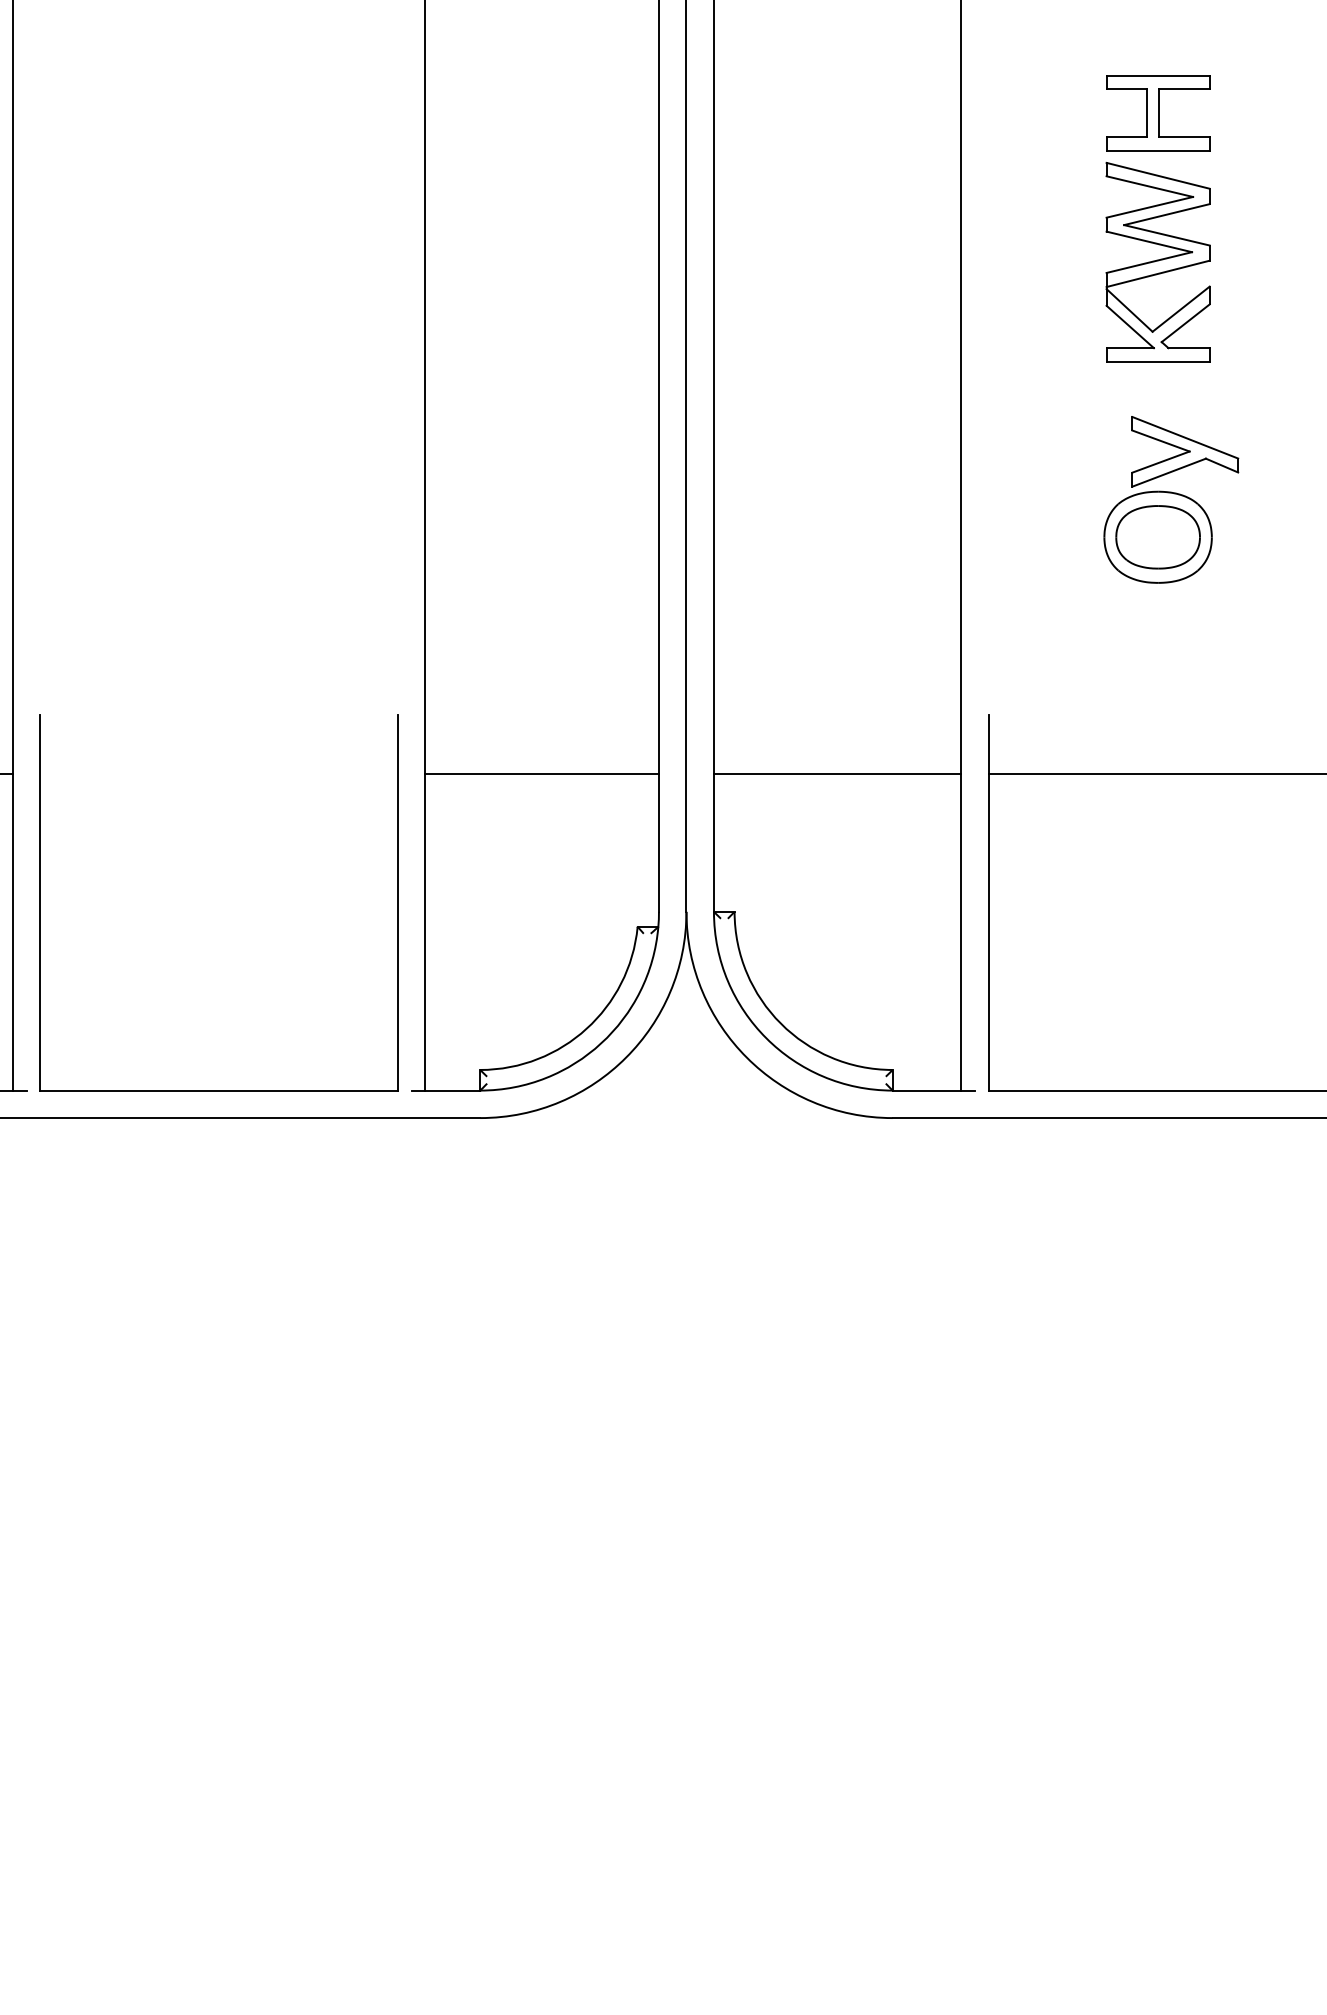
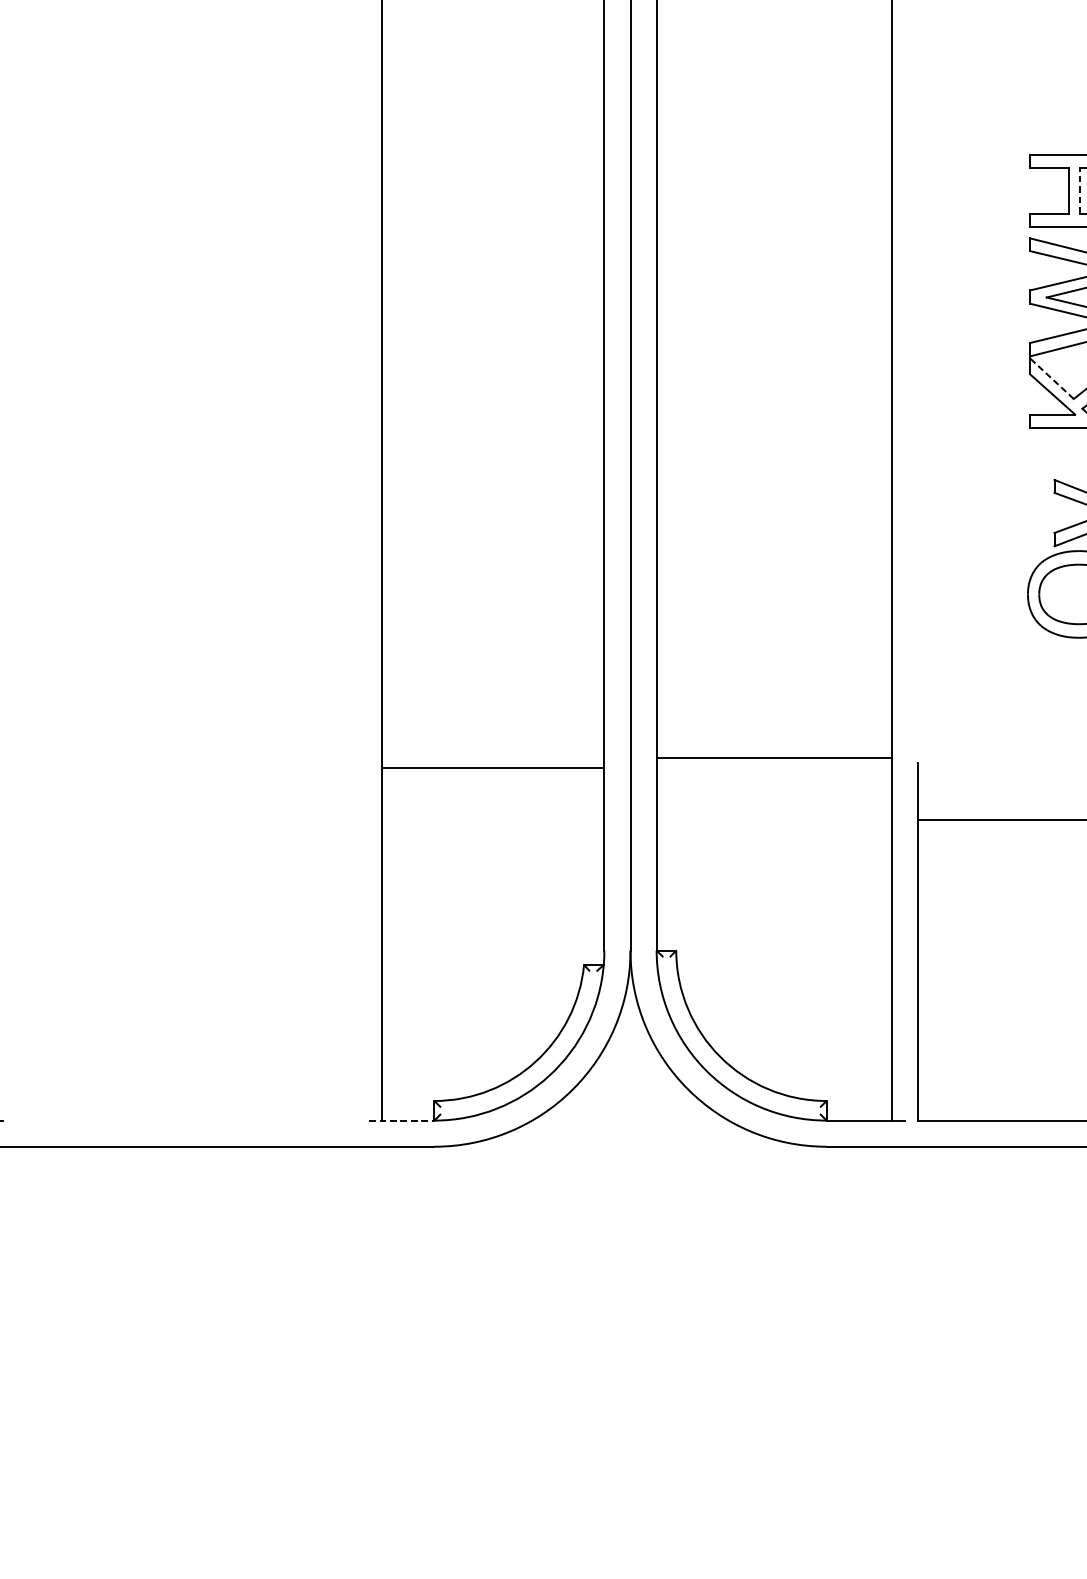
line: (1159, 113) -> (1080, 191), solid -> dashed
line: (1129, 310) -> (1051, 378), solid -> dashed
line: (541, 774) -> (492, 767), moved
line: (837, 774) -> (774, 758), moved
part: (40, 902) -> (16, 941), removed
line: (446, 1090) -> (402, 1120), solid -> dashed

